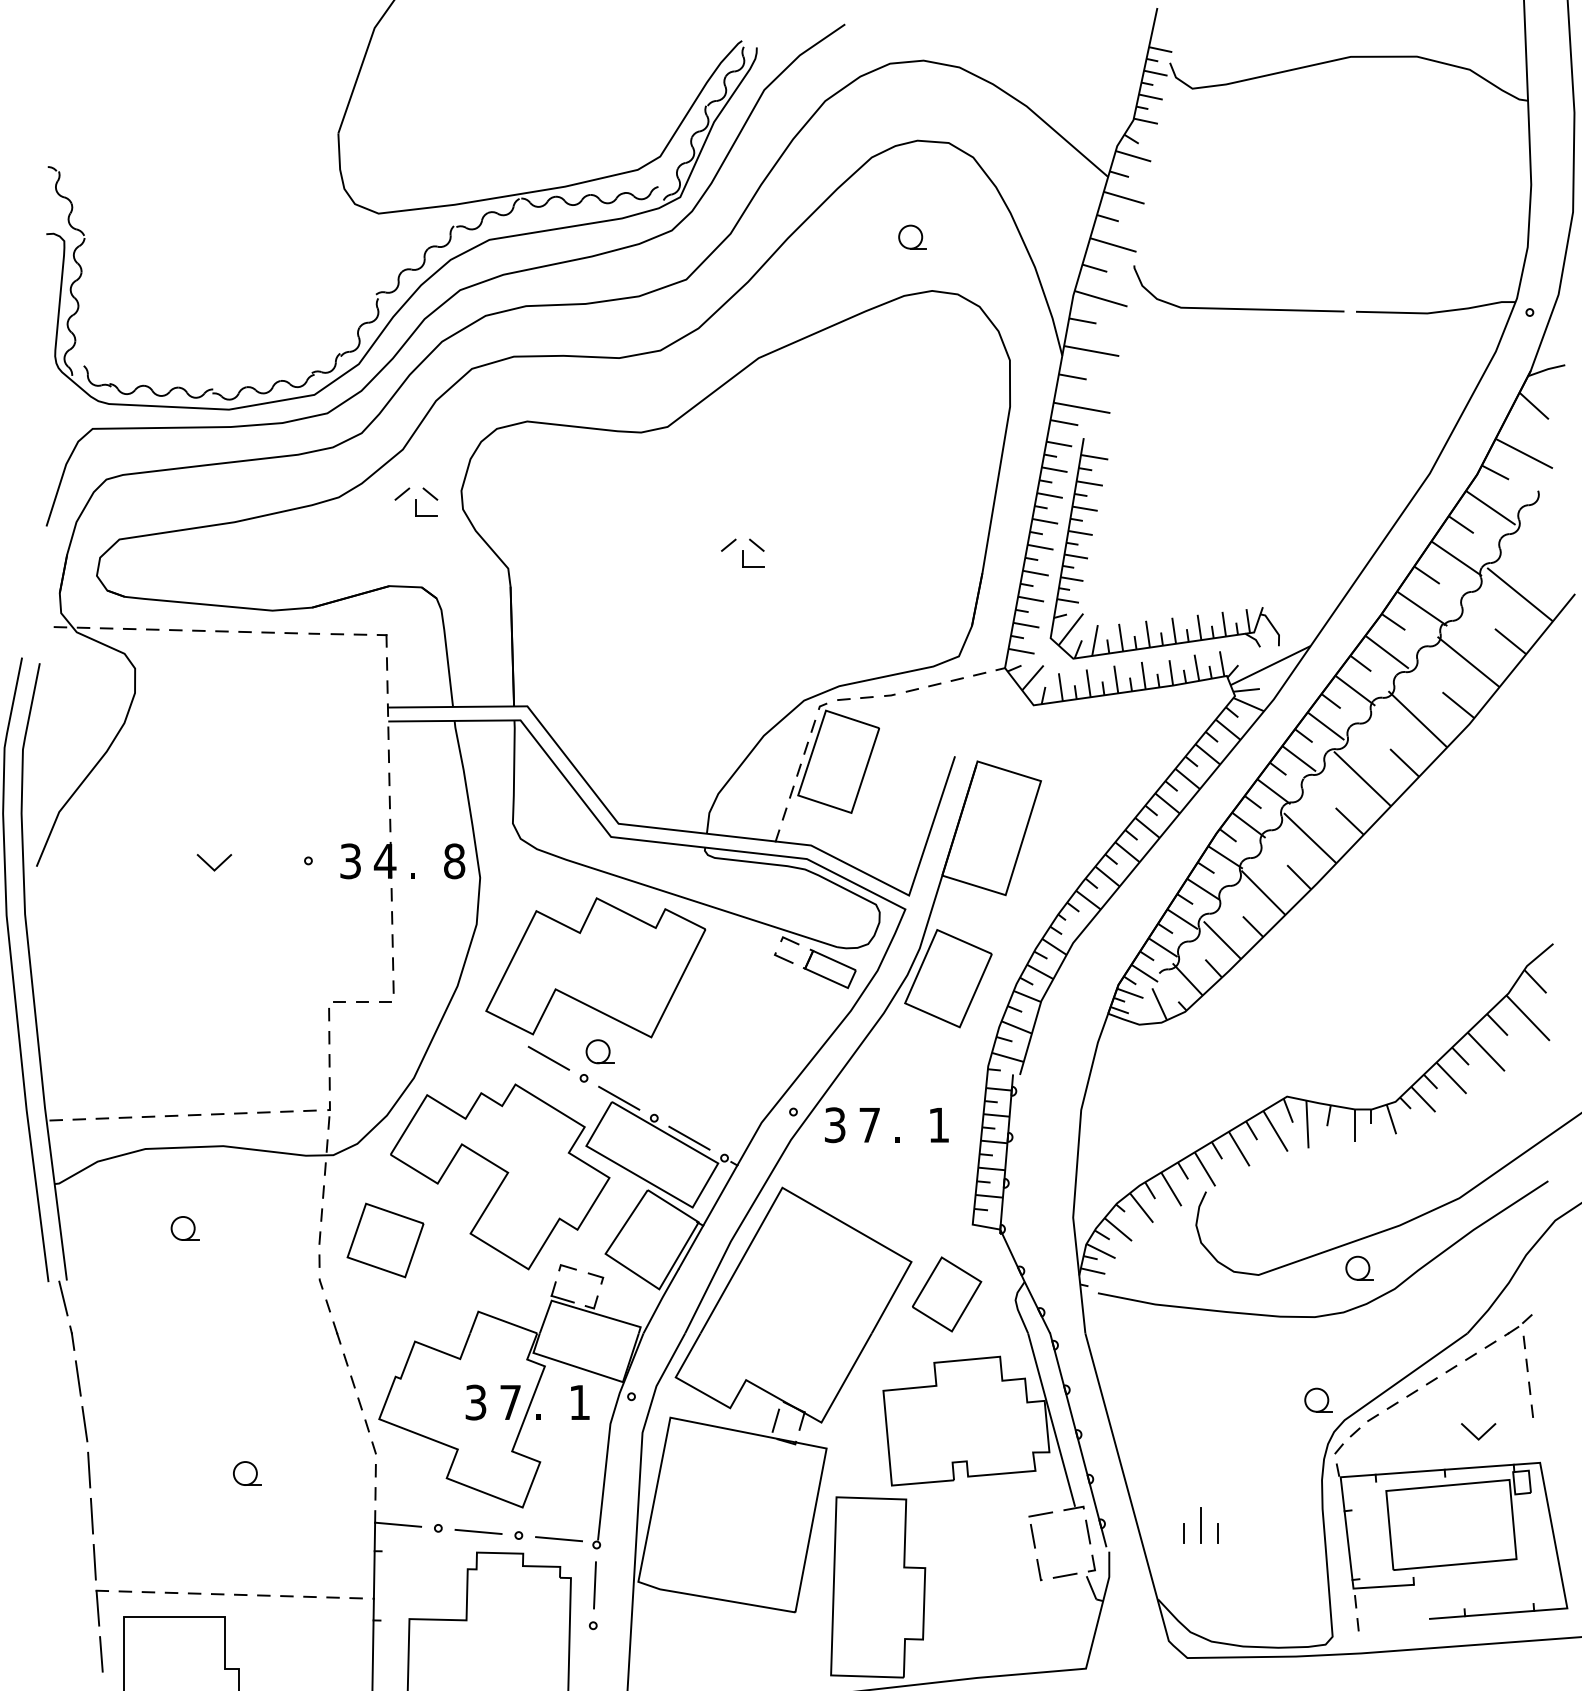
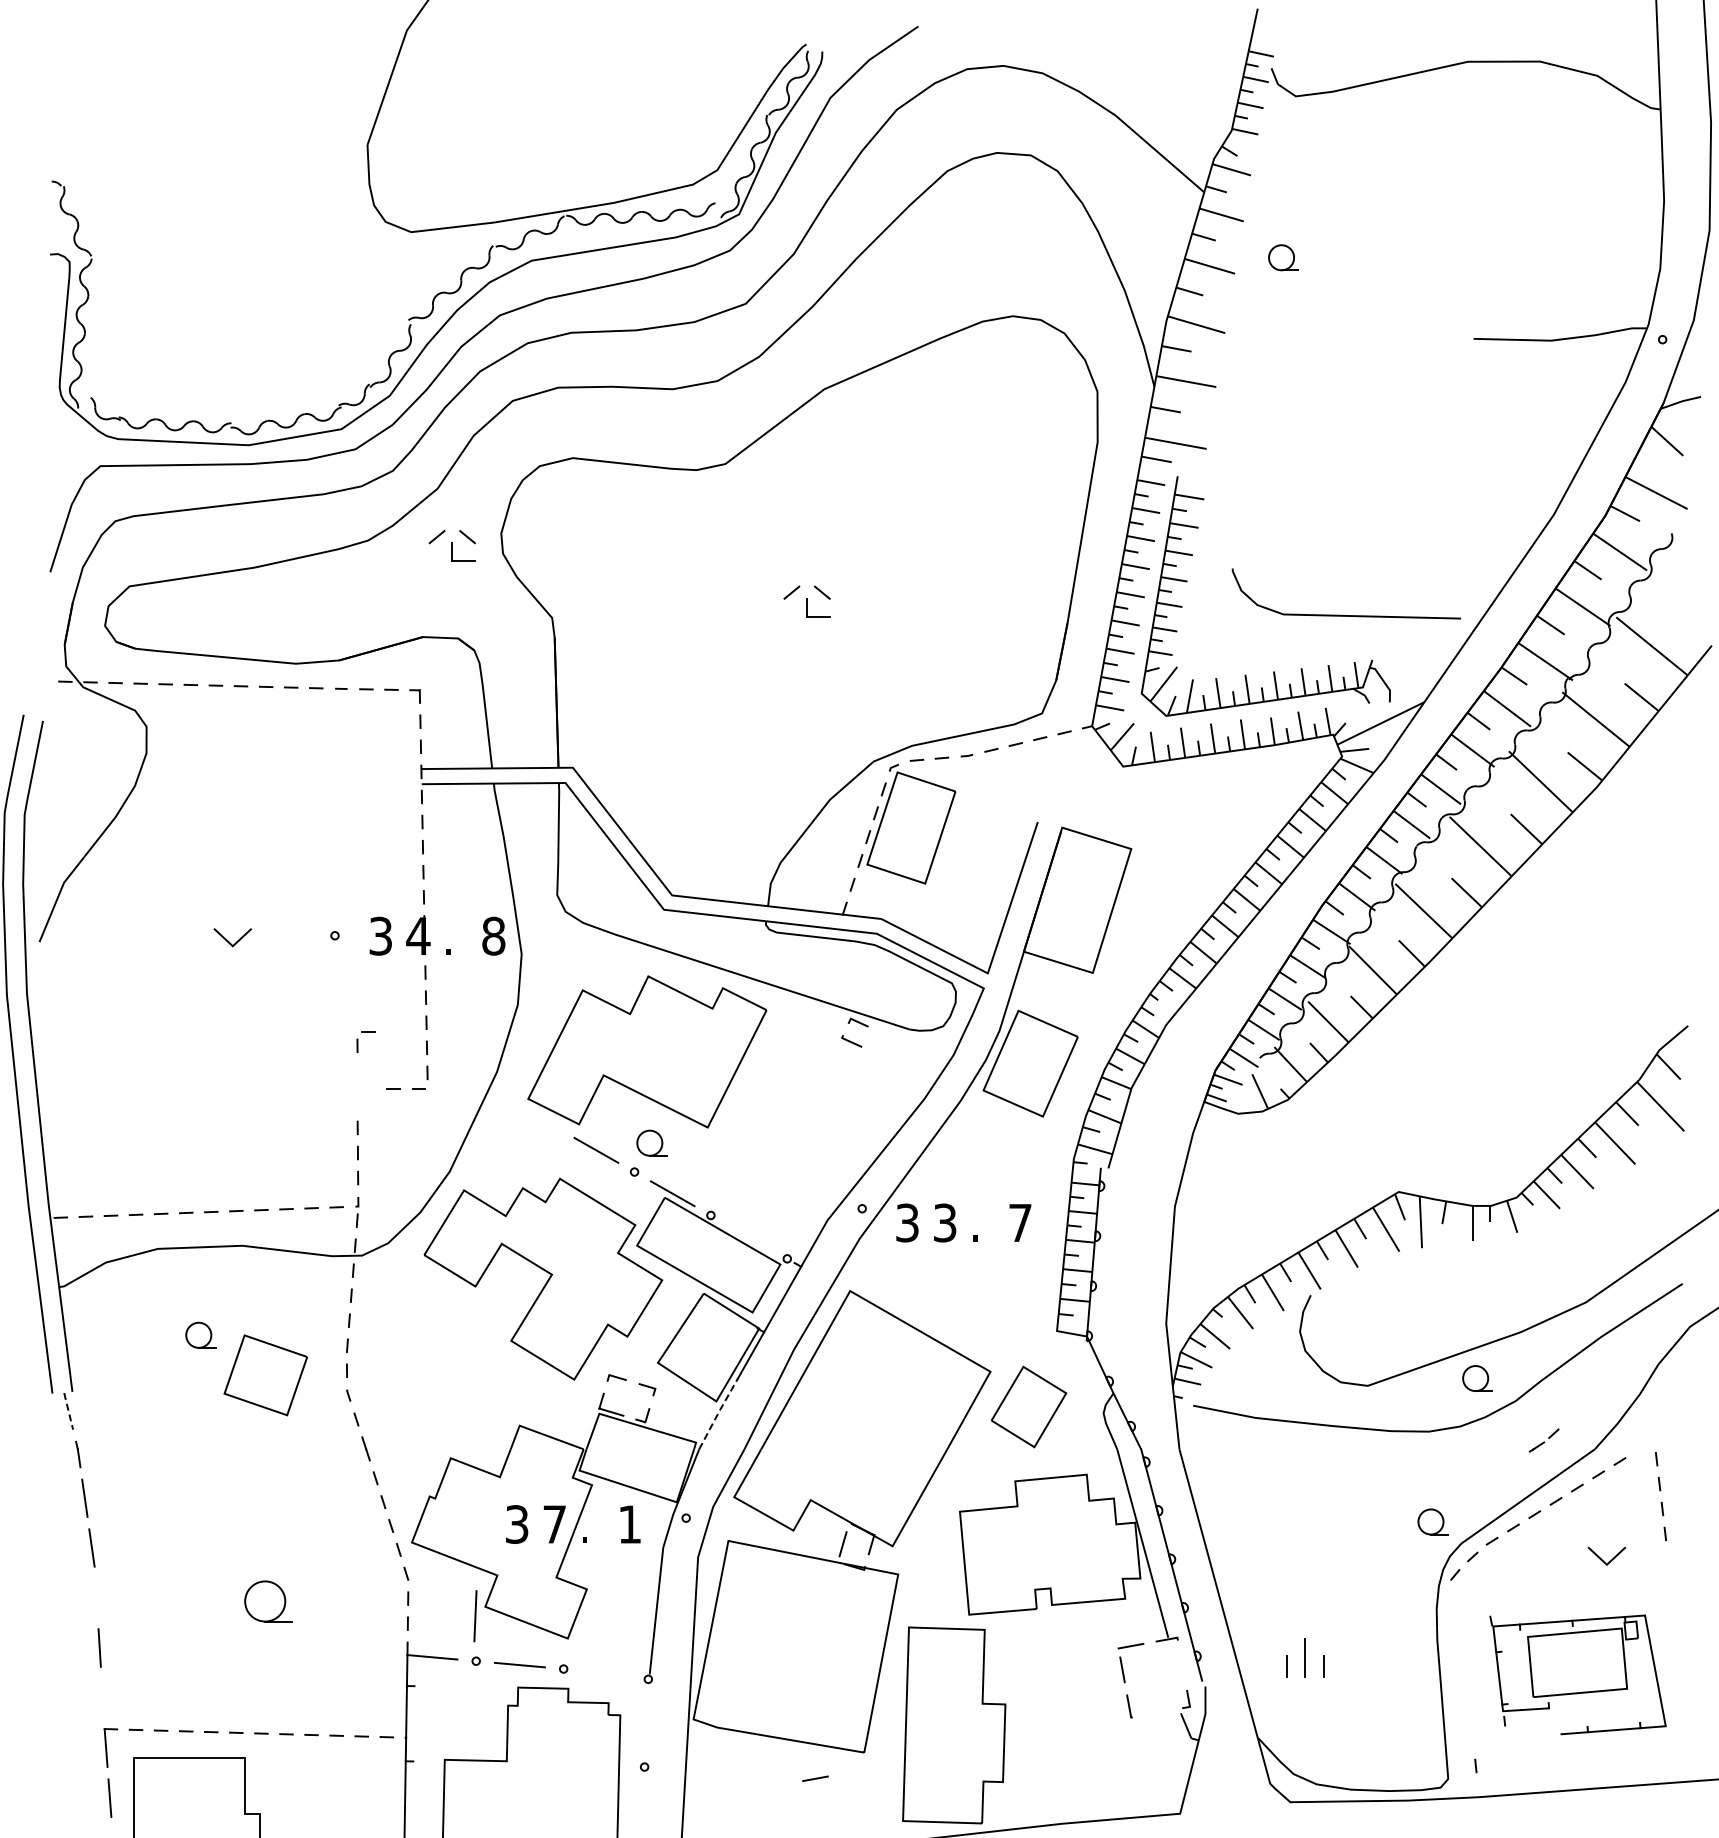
part: (912, 236) -> (1283, 257), moved
curve: (1235, 307) -> (1342, 614), moved
part: (829, 968) -> (901, 1052), removed
part: (330, 1010) -> (358, 1041), moved
text: (870, 1124) -> (945, 1222), 7 -> 3
text: (939, 1124) -> (1020, 1222), 1 -> 7
line: (688, 1137) -> (748, 1236), removed
part: (385, 1240) -> (265, 1375), moved
line: (63, 1298) -> (68, 1411), solid -> dashed
line: (661, 1300) -> (718, 1413), solid -> dashed
part: (1517, 1325) -> (1543, 1440), moved
line: (89, 1469) -> (96, 1597), removed
part: (247, 1473) -> (268, 1601), size x1.6
line: (1088, 1531) -> (1182, 1664), removed
line: (559, 1538) -> (607, 1672), removed
part: (1451, 1540) -> (1577, 1674), size x0.7
line: (94, 1561) -> (102, 1697), removed
line: (1065, 1575) -> (815, 1778), moved
line: (595, 1585) -> (475, 1616), moved

